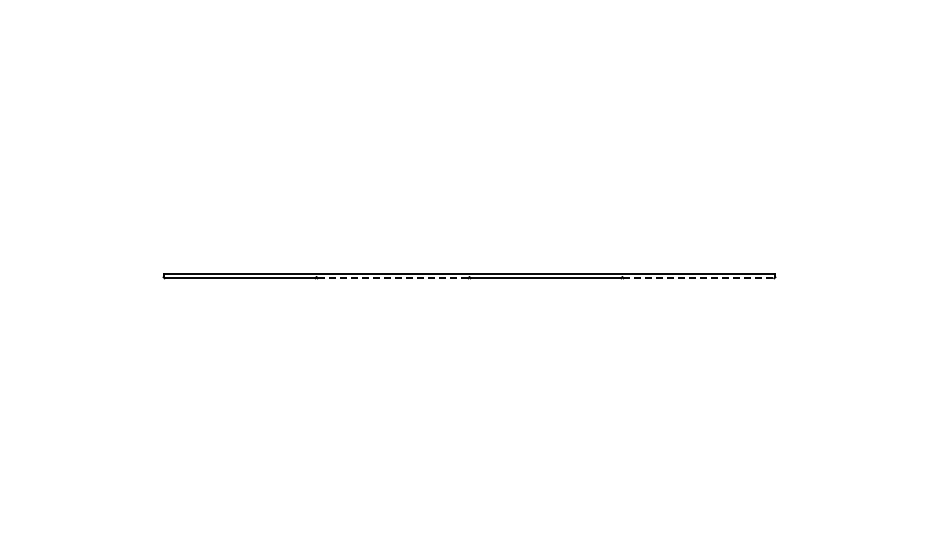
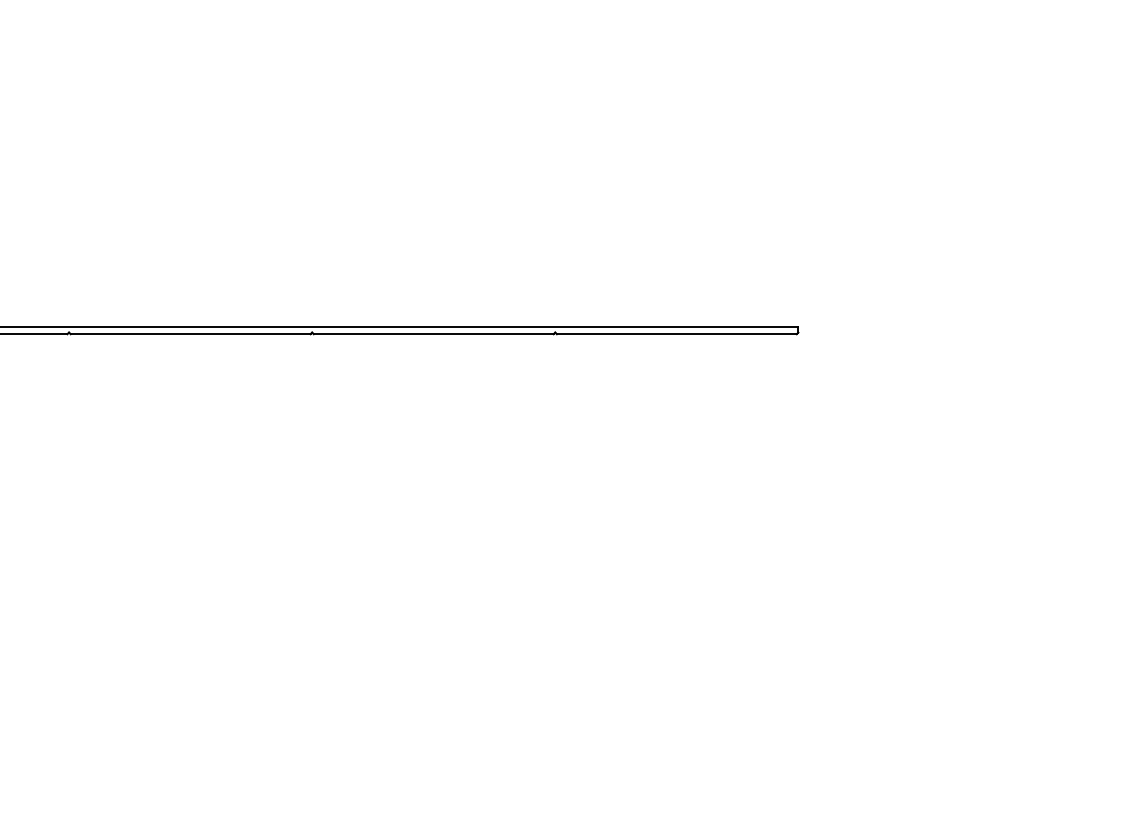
line: (393, 278) -> (191, 334), dashed -> solid
line: (699, 278) -> (677, 334), dashed -> solid

